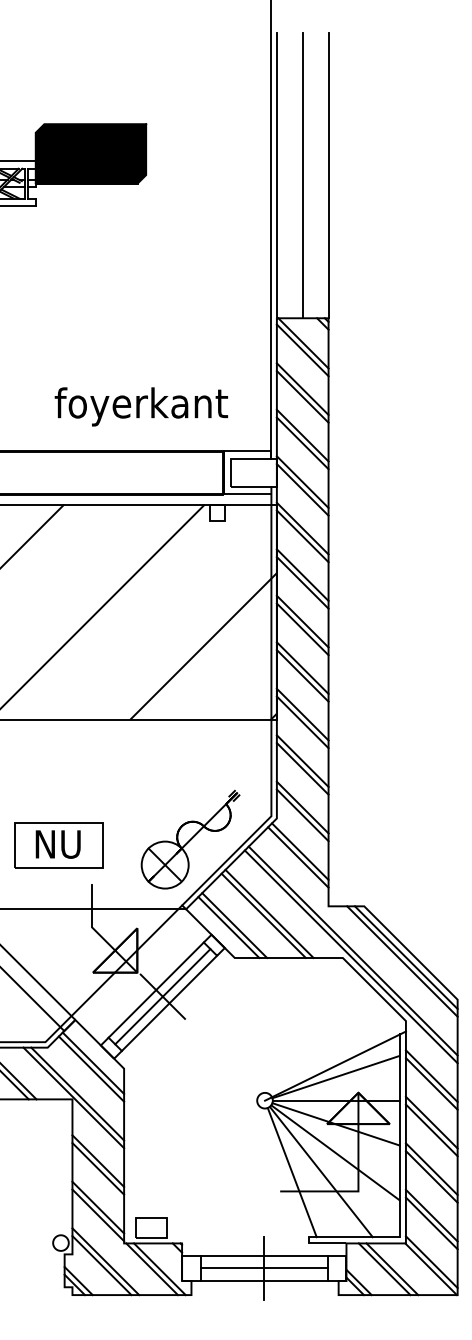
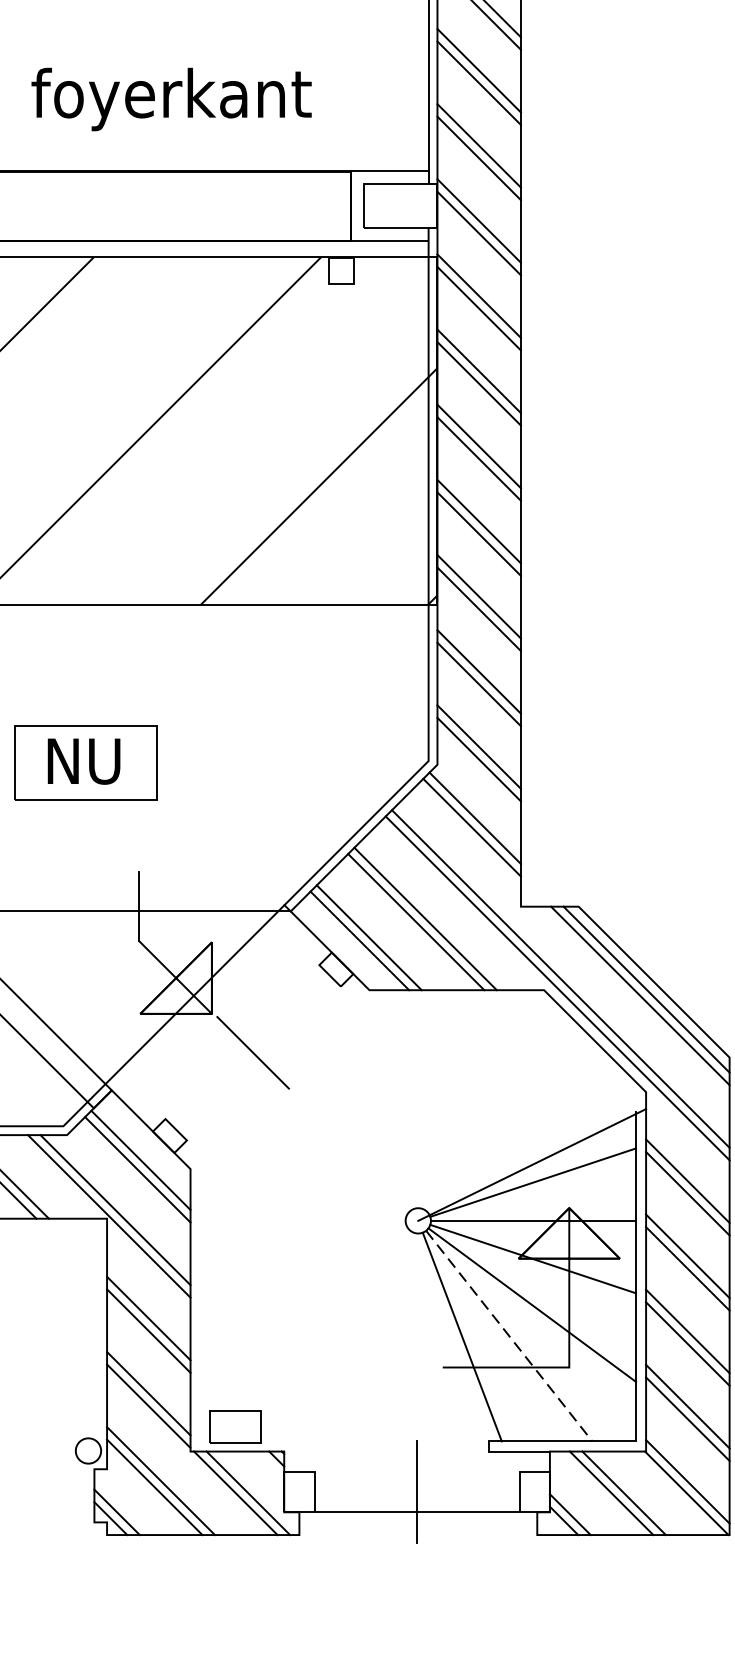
text: (140, 406) -> (170, 98), moved
part: (190, 839) -> (297, 798), removed
part: (58, 845) -> (84, 763), moved
line: (155, 989) -> (241, 1041), removed
line: (162, 996) -> (252, 1052), removed
line: (169, 1002) -> (263, 1062), removed
line: (321, 1172) -> (509, 1336), solid -> dashed
line: (263, 1255) -> (415, 1471), removed
line: (263, 1268) -> (415, 1492), removed

